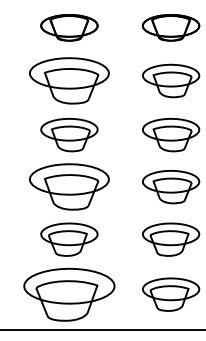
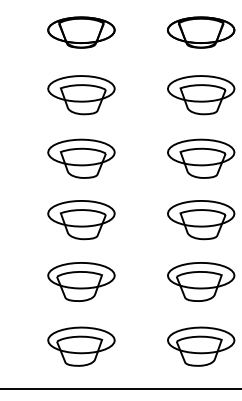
part: (69, 81) -> (81, 95), size x0.71
part: (69, 187) -> (81, 220), size x0.71
part: (69, 294) -> (81, 346), size x0.62

